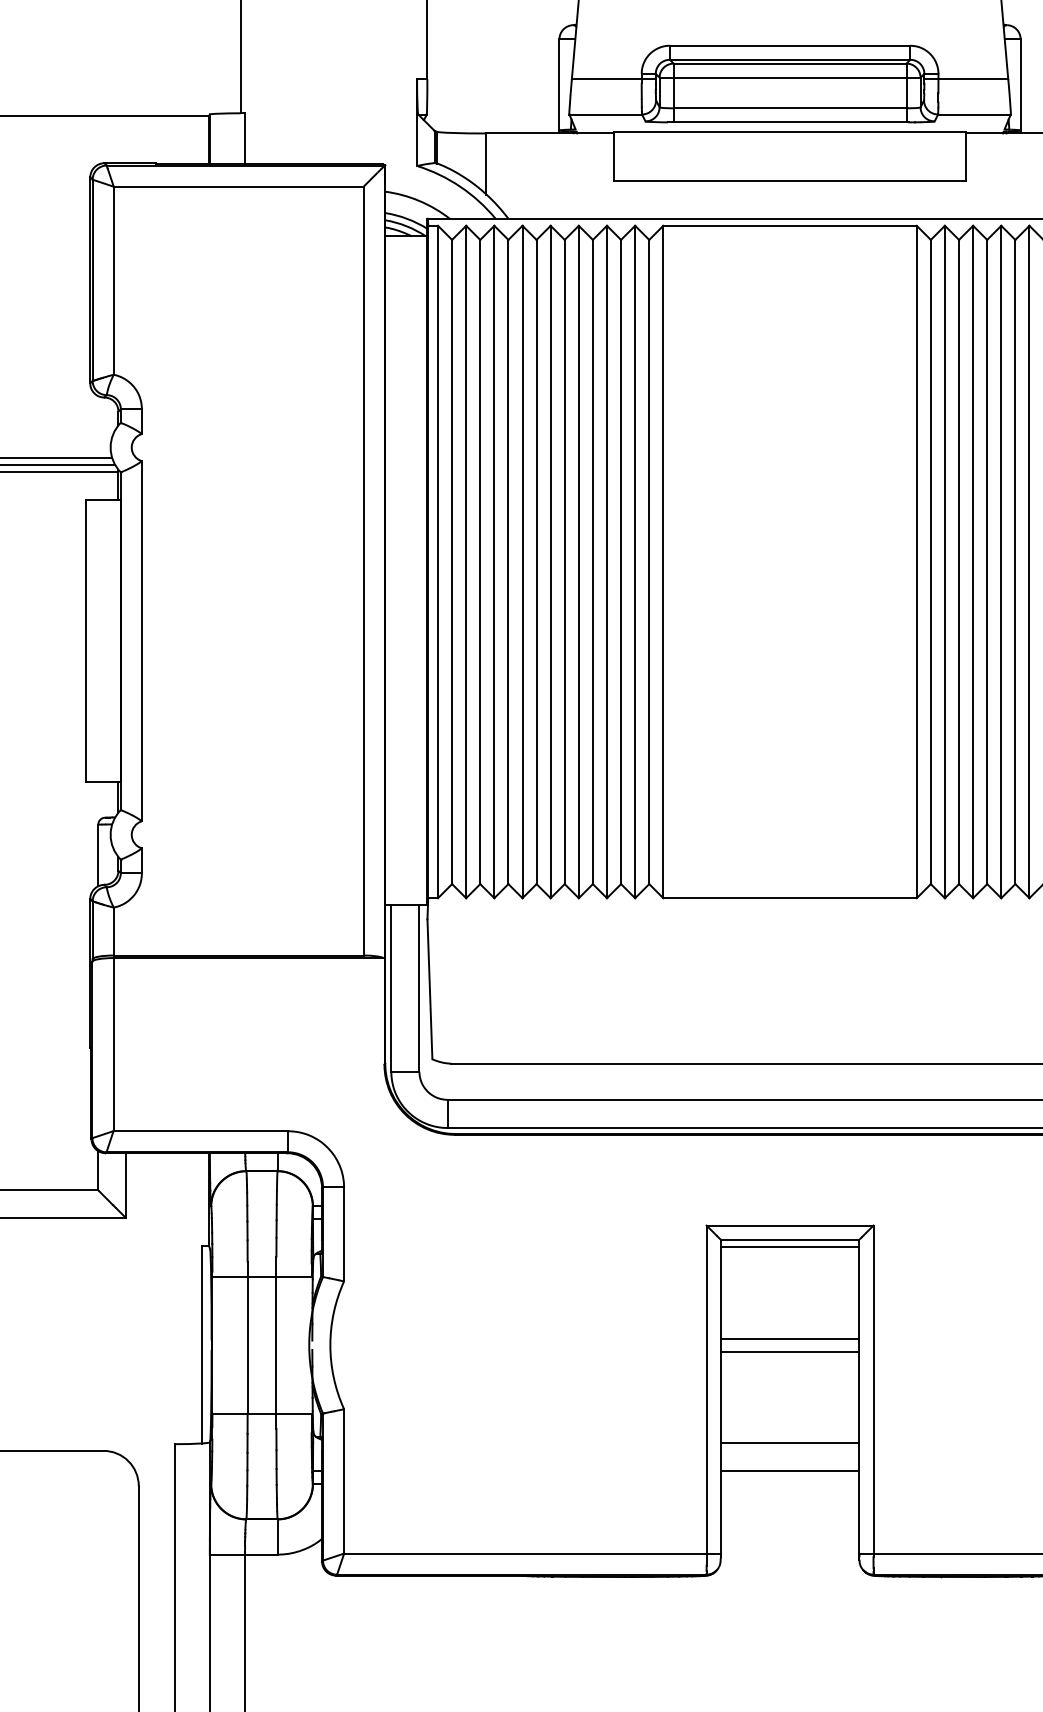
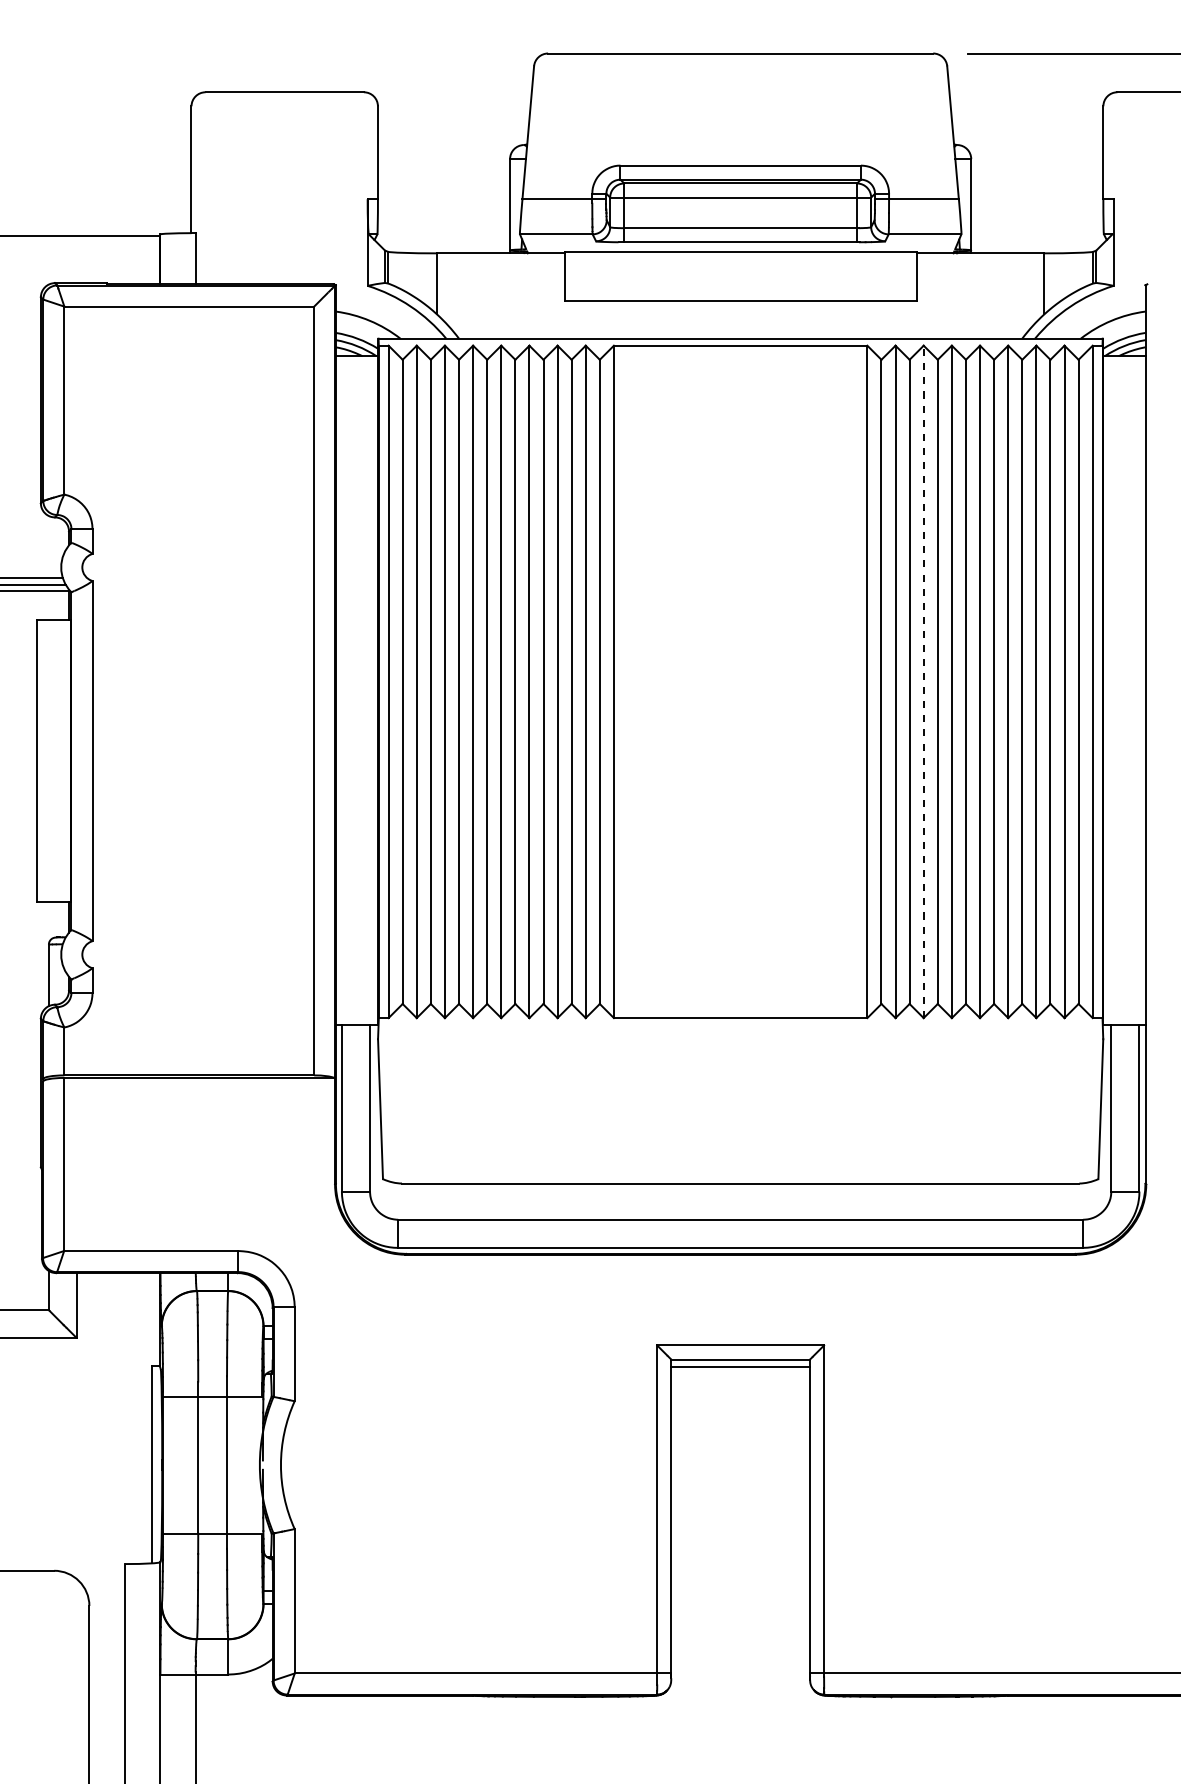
line: (972, 561) -> (923, 681), solid -> dashed
line: (789, 1338) -> (740, 1458), removed
line: (789, 1351) -> (740, 1471), removed
line: (789, 1443) -> (740, 1563), removed
line: (789, 1471) -> (740, 1591), removed

